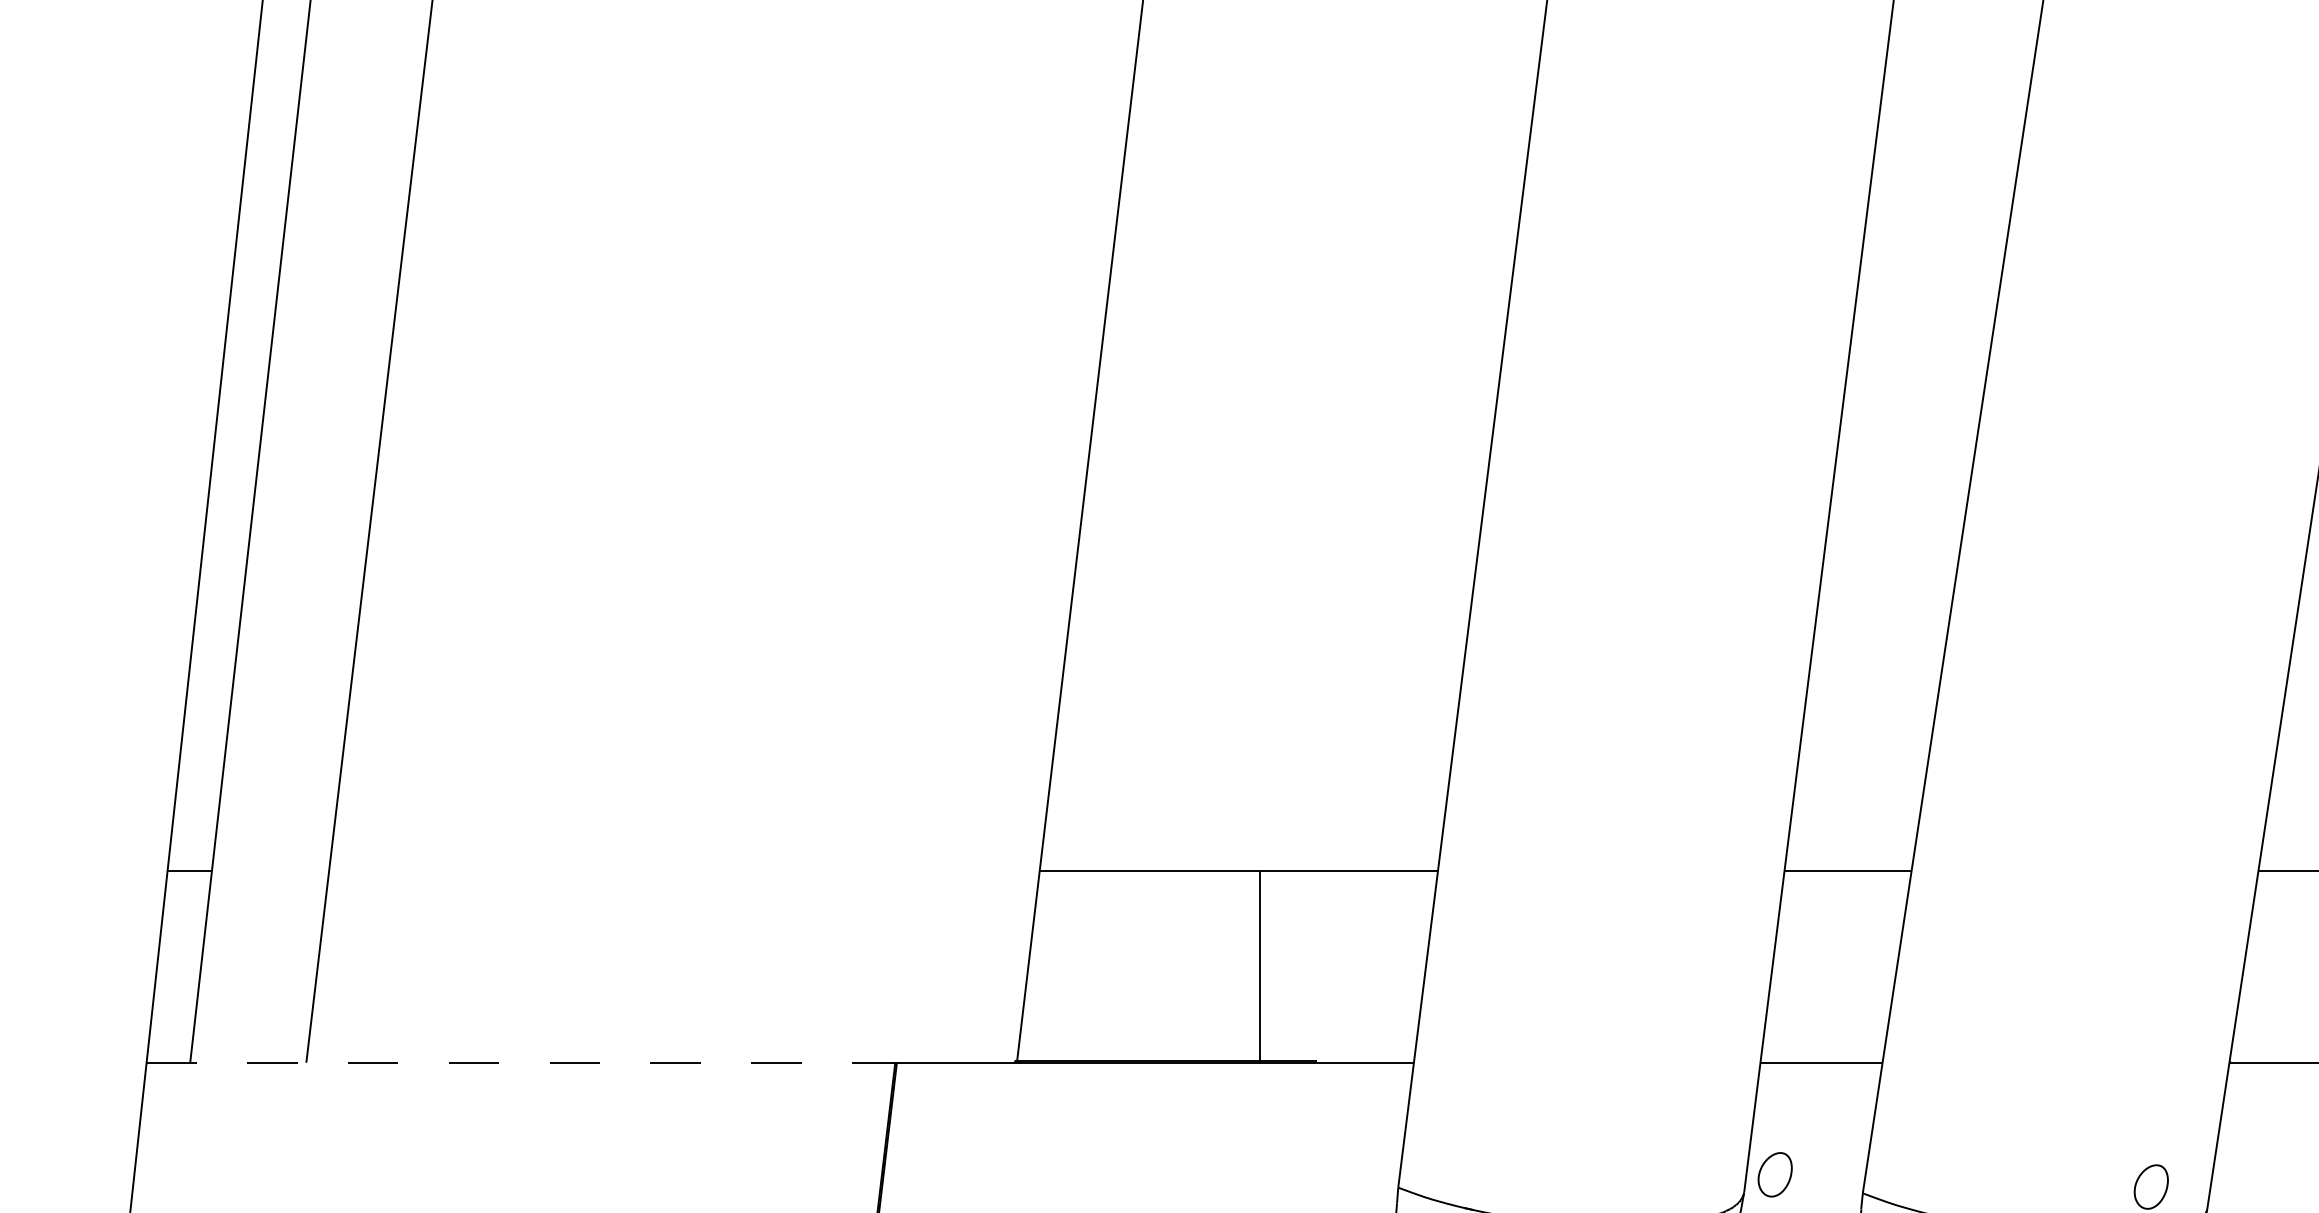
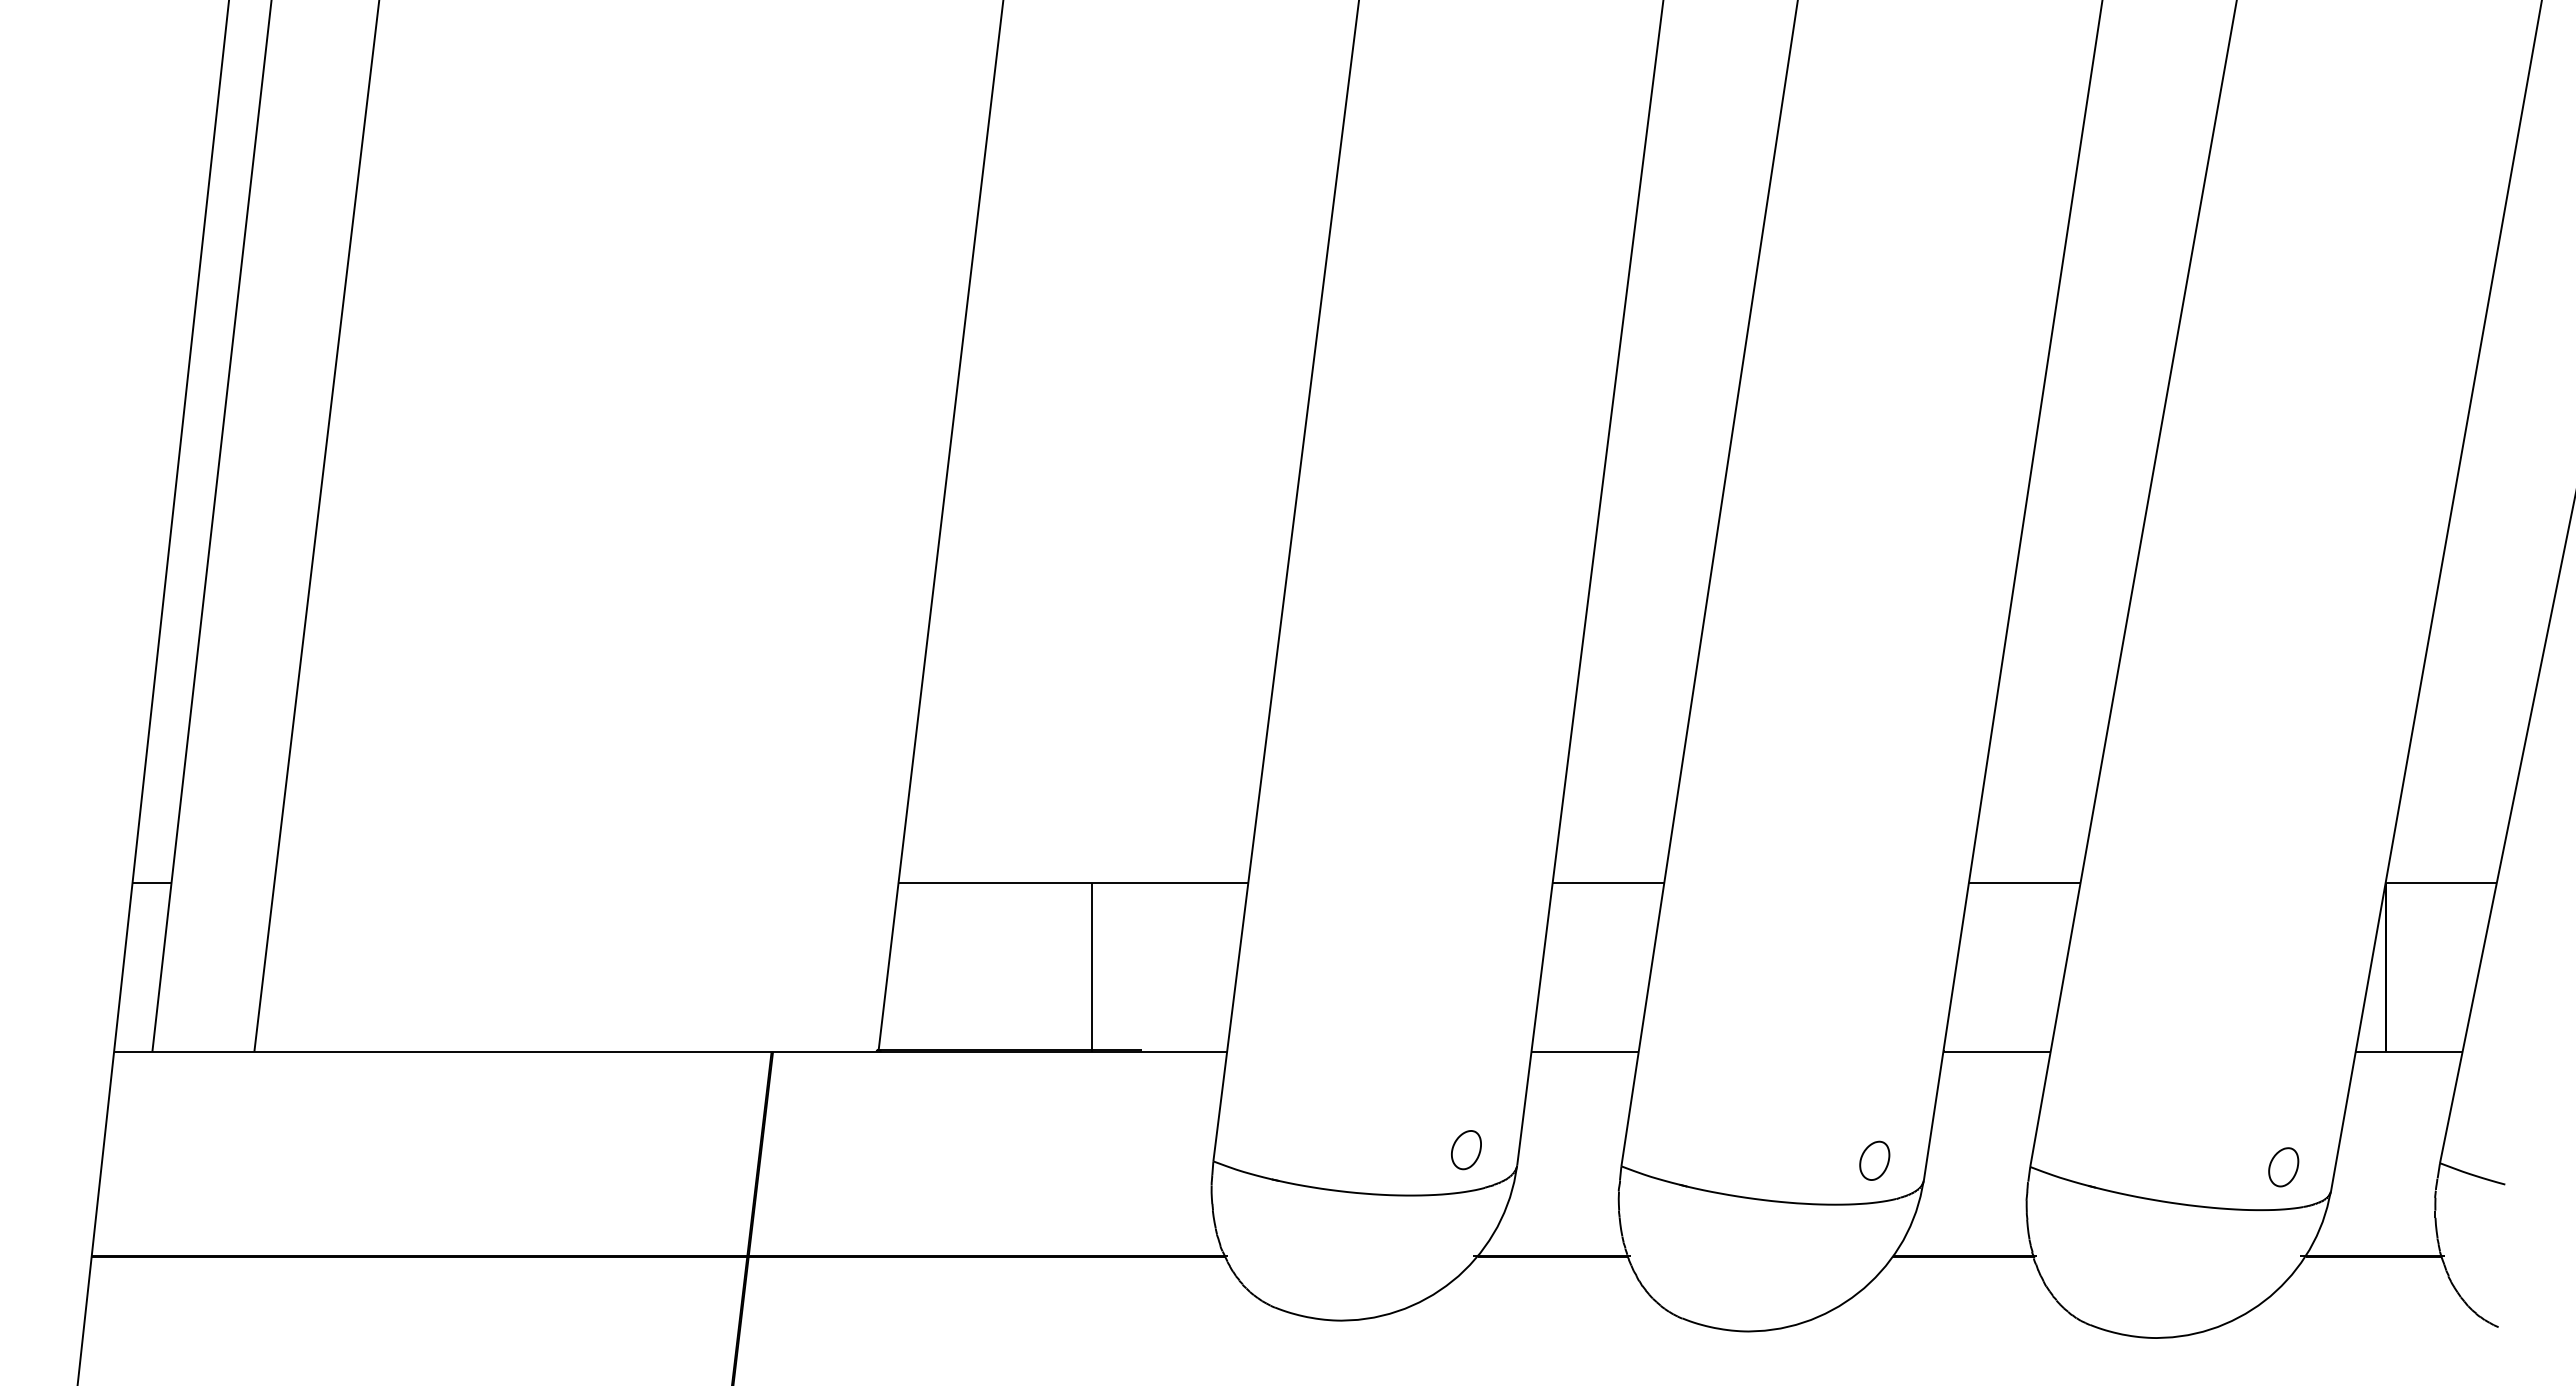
line: (520, 1062) -> (442, 1051), dashed -> solid
part: (1775, 1175) -> (1466, 1150), moved

